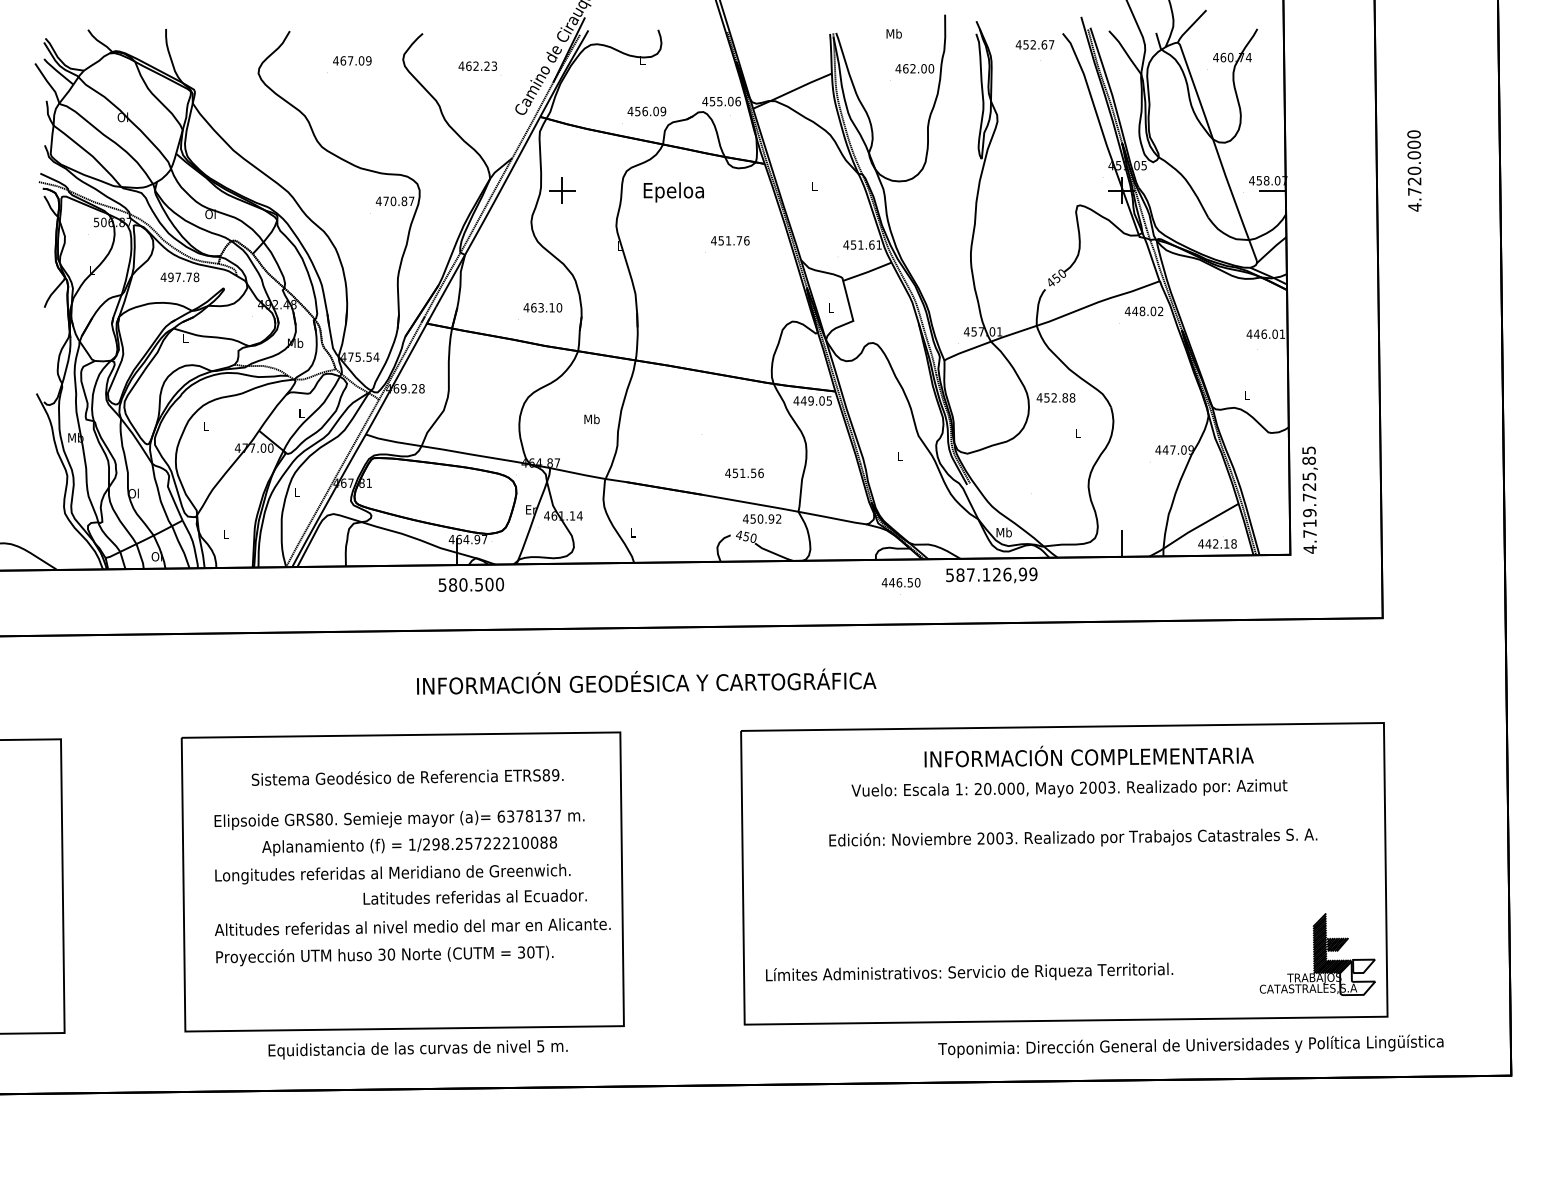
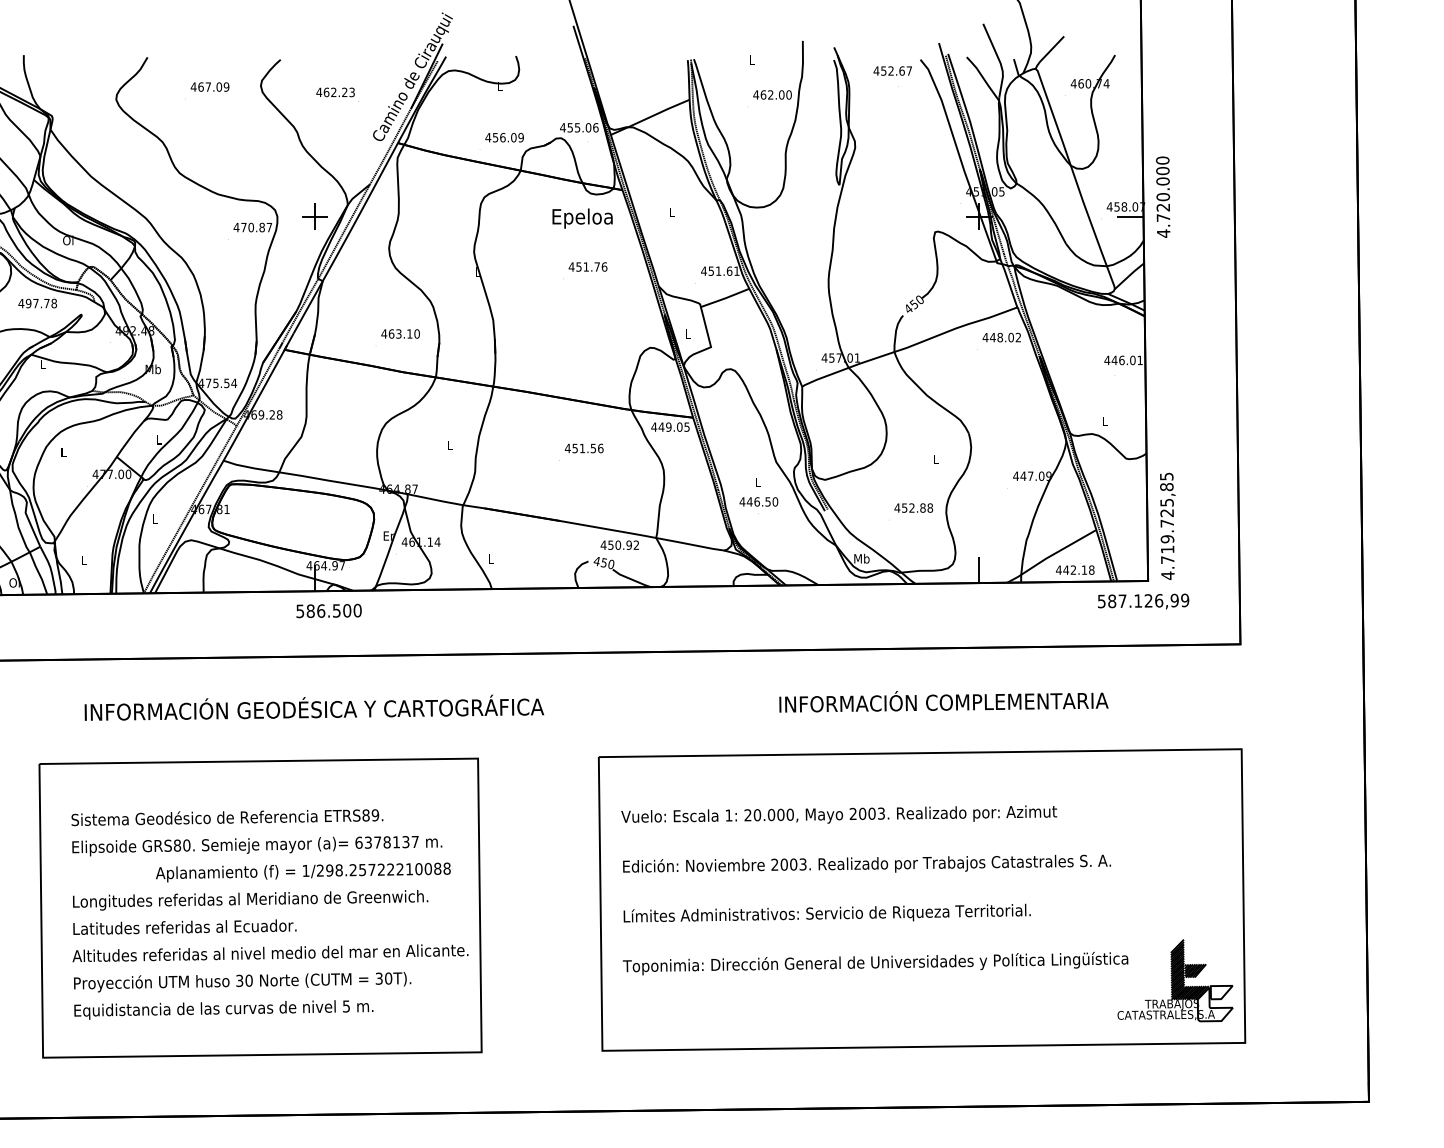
text: (893, 33) -> (751, 59), Mb -> L
text: (1414, 170) -> (1163, 196), moved
part: (562, 190) -> (315, 216), moved
text: (673, 192) -> (582, 218), moved
text: (1055, 397) -> (913, 507), moved
text: (591, 419) -> (449, 445), Mb -> L
text: (744, 473) -> (584, 448), moved
text: (991, 575) -> (1143, 601), moved
text: (463, 584) -> (321, 610), 580.500 -> 586.500
text: (900, 586) -> (758, 505), moved
text: (646, 681) -> (314, 707), moved
text: (1088, 756) -> (943, 701), moved
text: (407, 777) -> (227, 817), moved
text: (1069, 788) -> (839, 814), moved
text: (1073, 837) -> (867, 863), moved
text: (409, 846) -> (303, 872), moved
text: (474, 896) -> (184, 926), moved
text: (969, 971) -> (827, 912), moved
text: (1190, 1046) -> (875, 963), moved
text: (417, 1049) -> (223, 1009), moved

